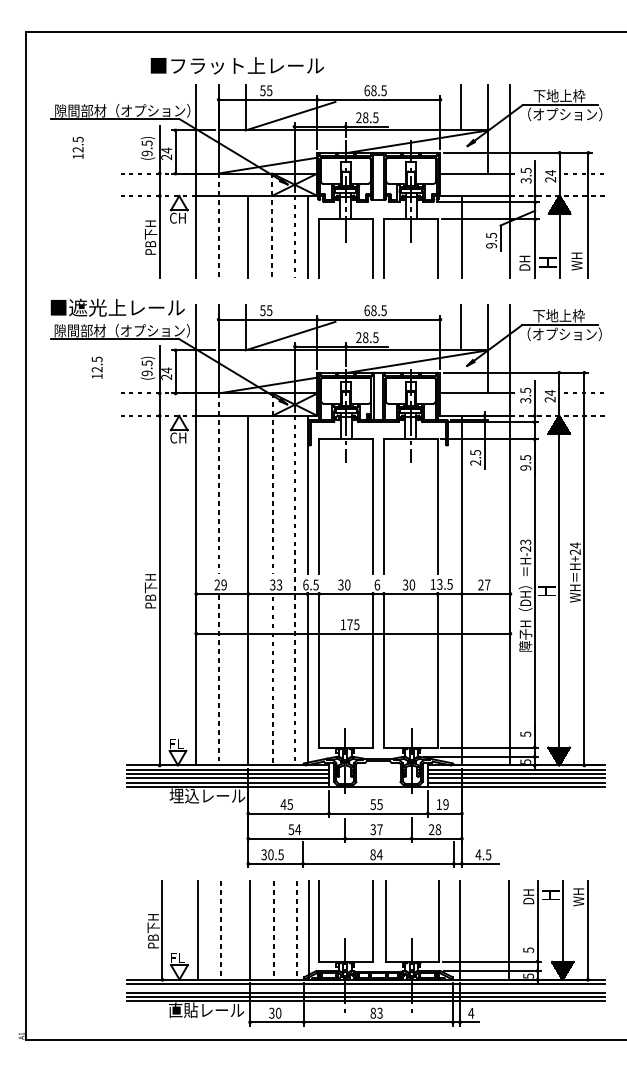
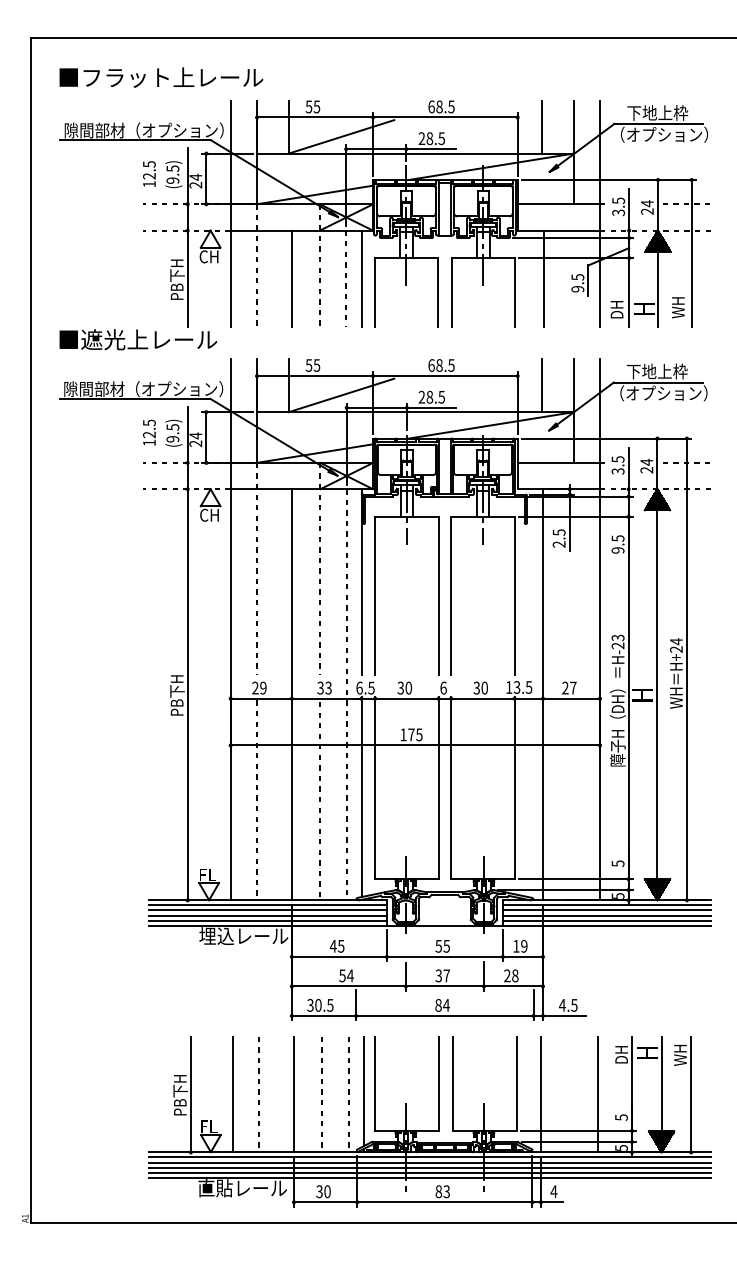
text: (236, 65) -> (160, 77), moved
text: (77, 147) -> (148, 173), moved
text: (117, 307) -> (138, 339), moved
text: (96, 367) -> (148, 432), moved
line: (365, 988) -> (429, 1162), added

